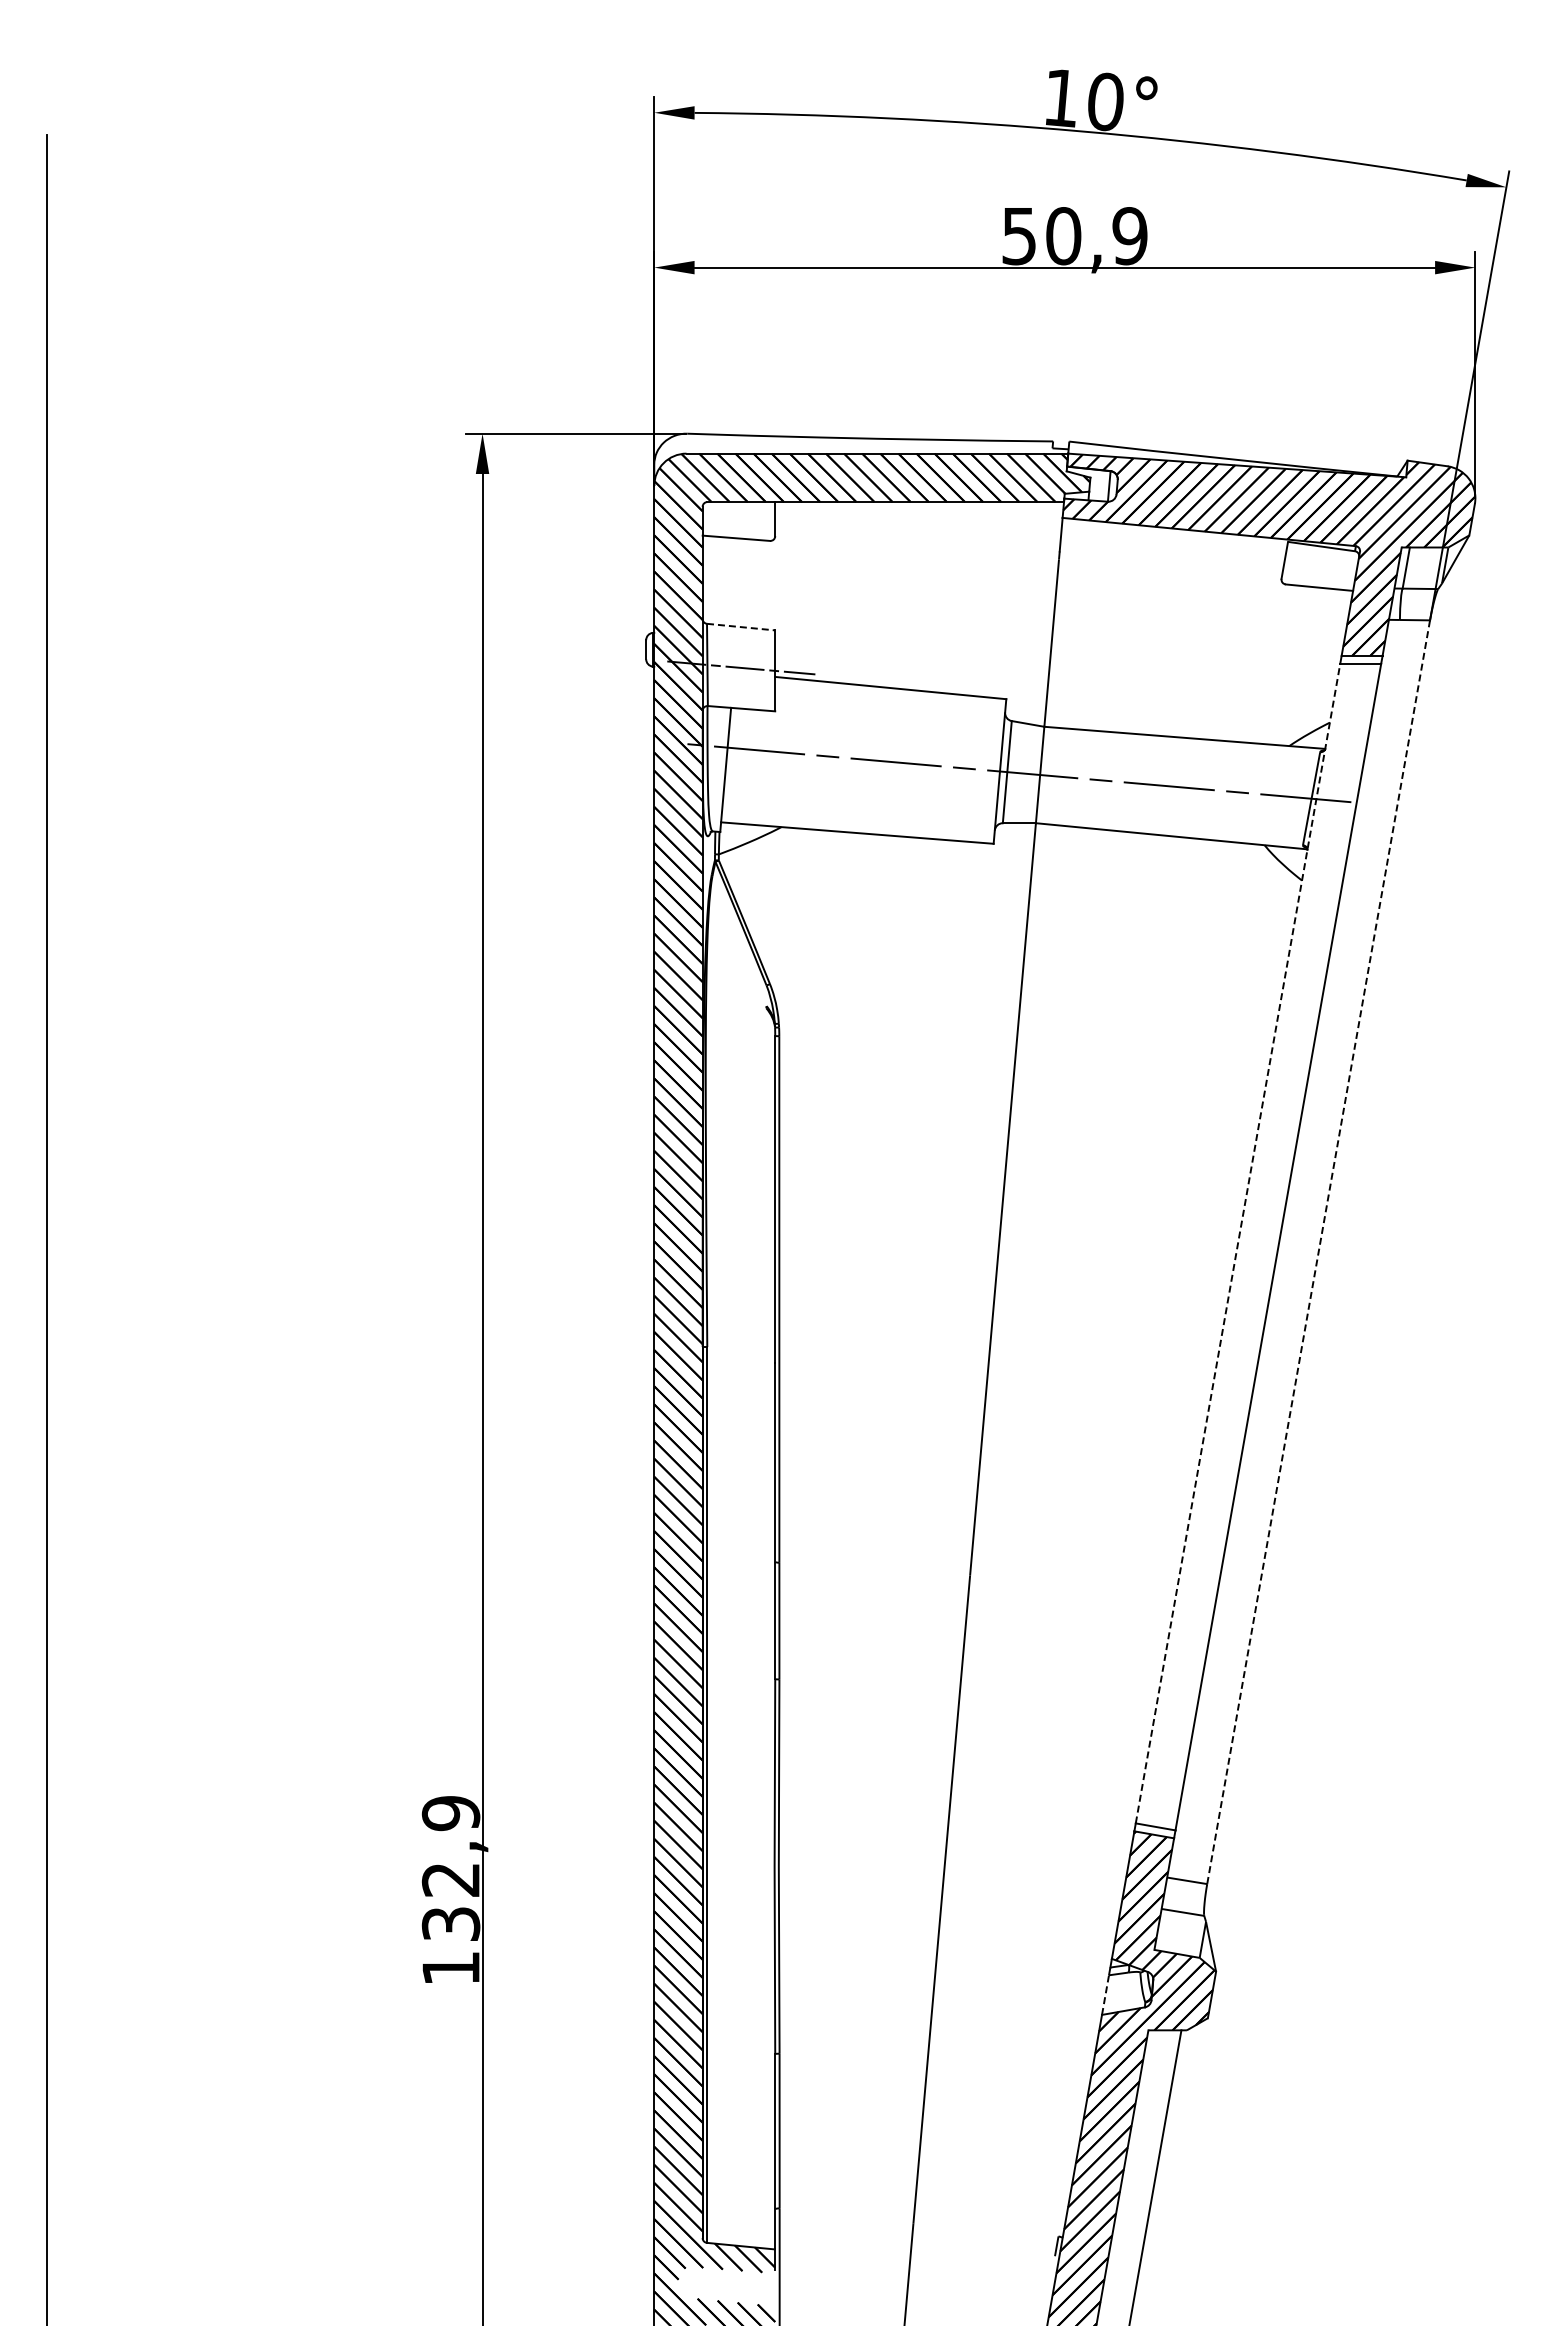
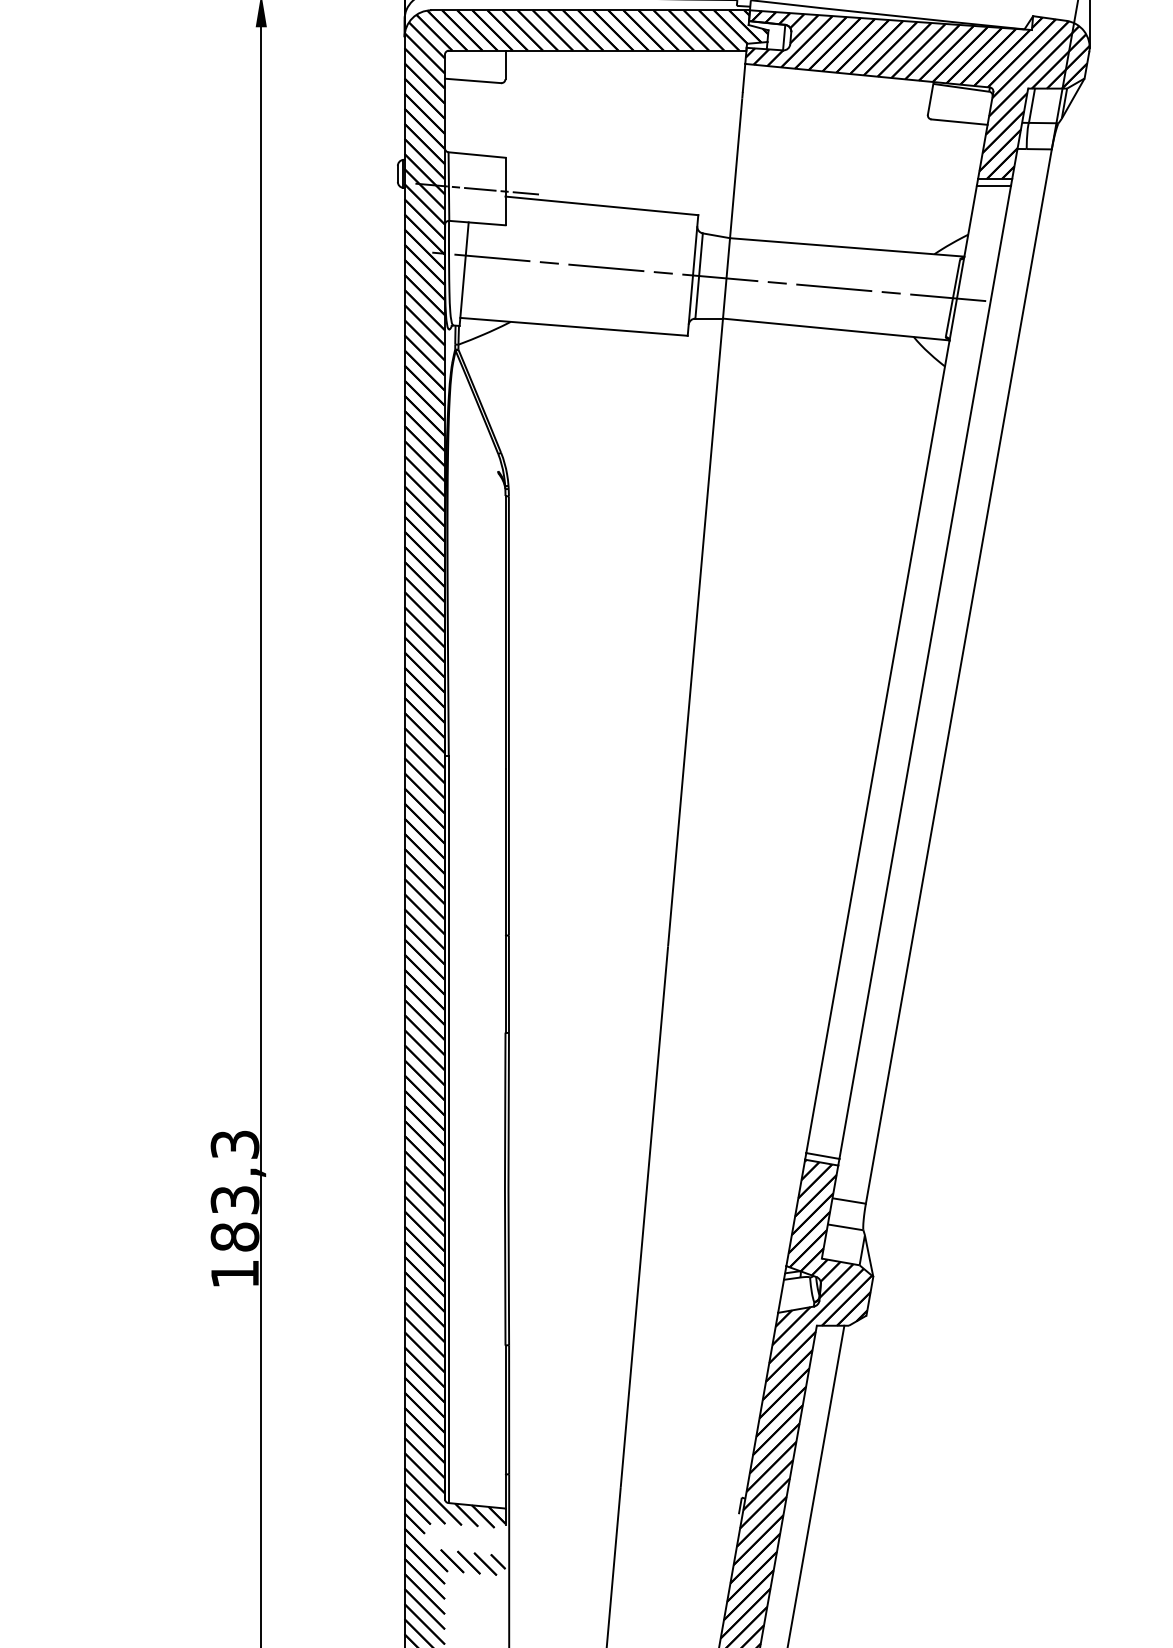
line: (741, 627) -> (477, 155), dashed -> solid
line: (1238, 1243) -> (892, 669), dashed -> solid
line: (1318, 1252) -> (958, 676), dashed -> solid
text: (451, 1868) -> (235, 1190), 132,9 -> 183,3
line: (1105, 1994) -> (781, 1295), dashed -> solid

